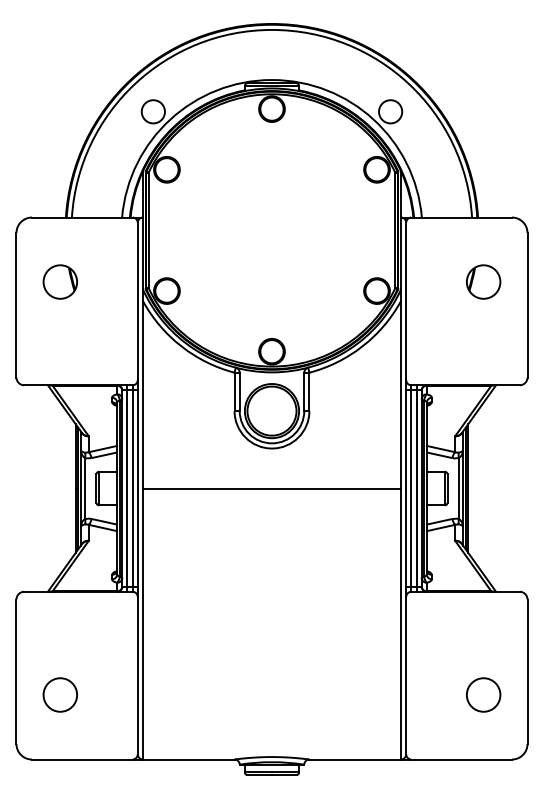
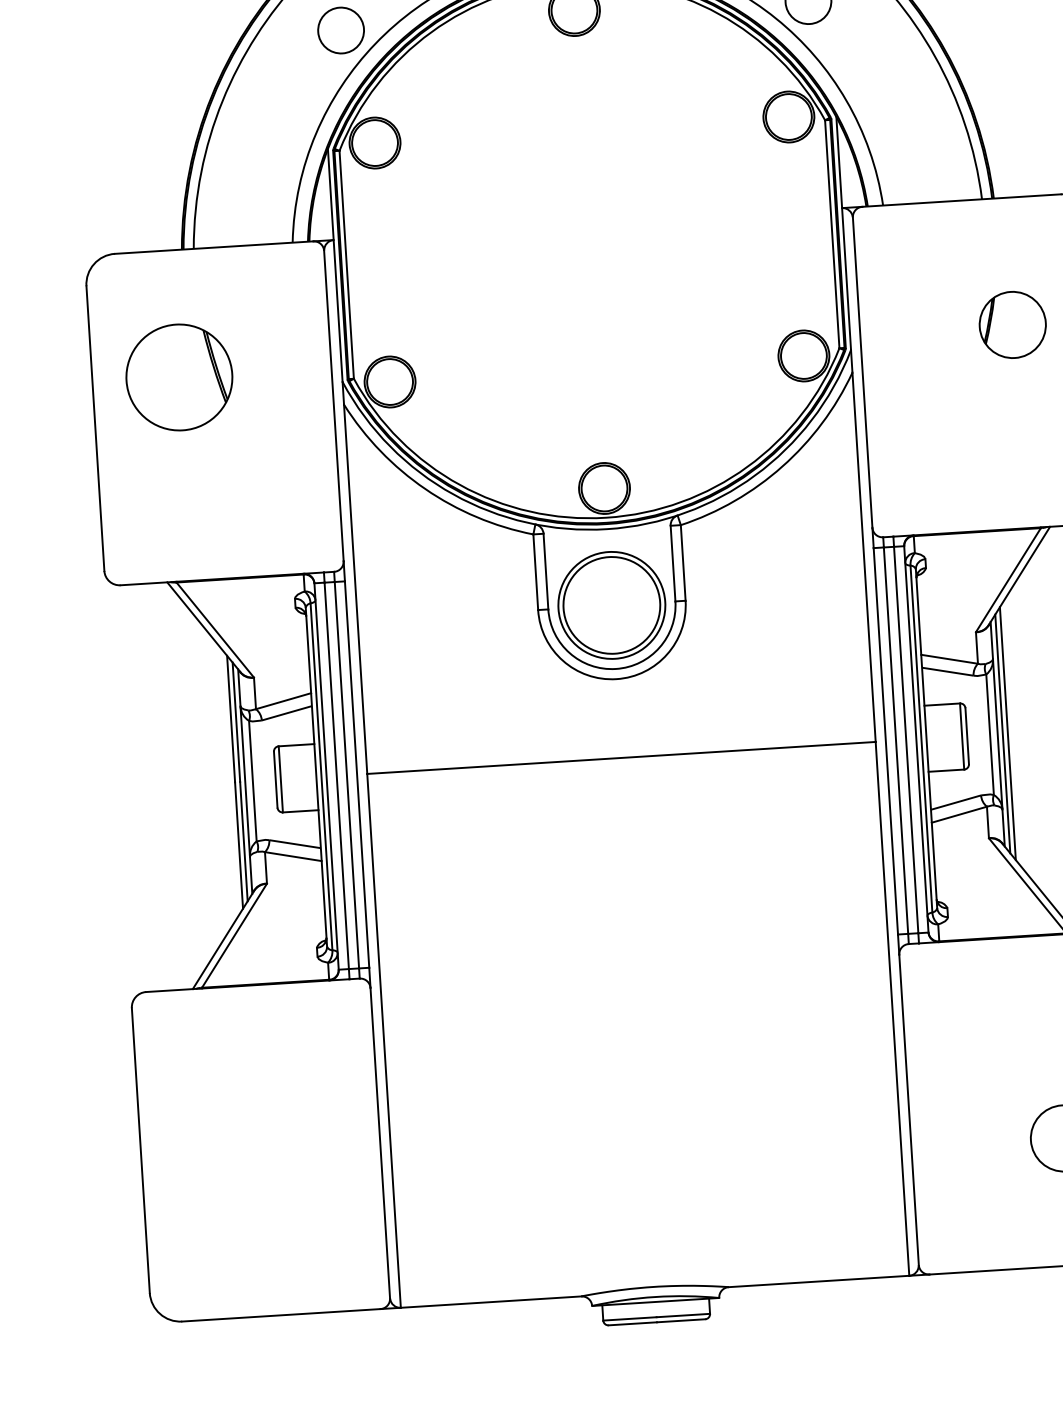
part: (59, 281) -> (177, 376), size x1.6
circle: (59, 694) -> (228, 1190), removed

